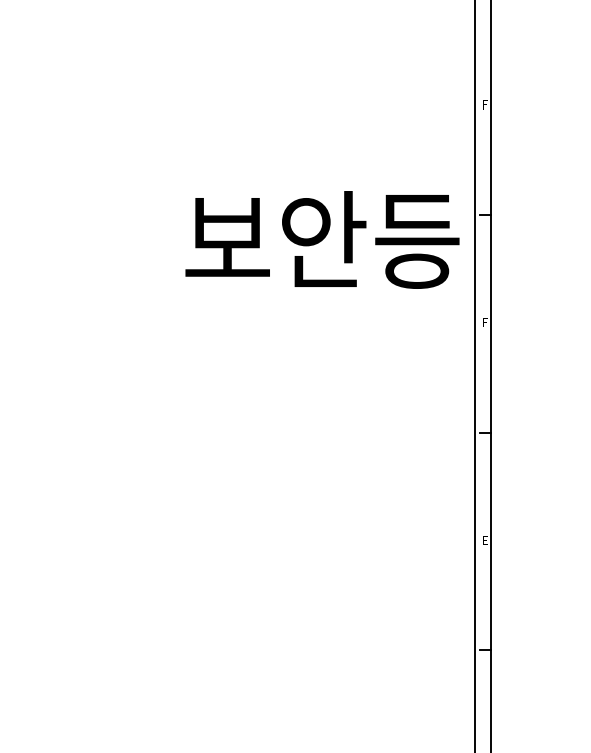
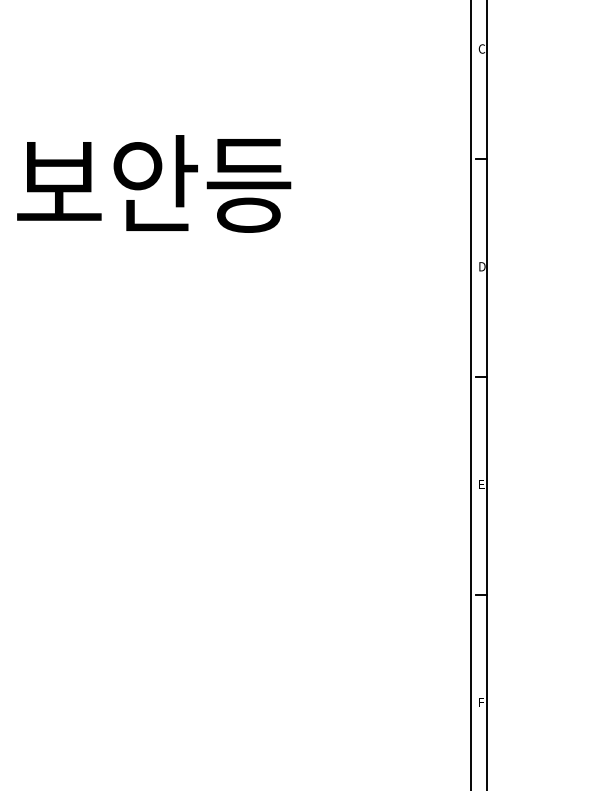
text: (484, 104) -> (481, 48), F -> C
text: (322, 239) -> (154, 183), moved
text: (485, 322) -> (482, 266), F -> D

